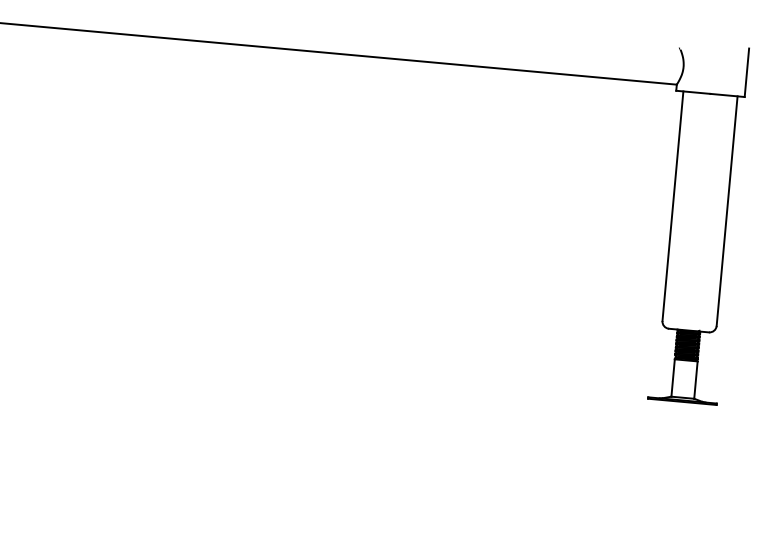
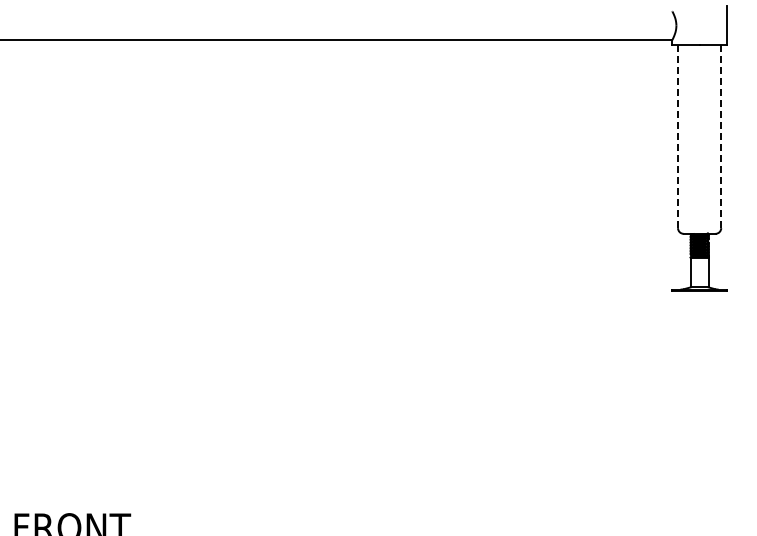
line: (673, 206) -> (678, 136), solid -> dashed
line: (727, 211) -> (721, 136), solid -> dashed

